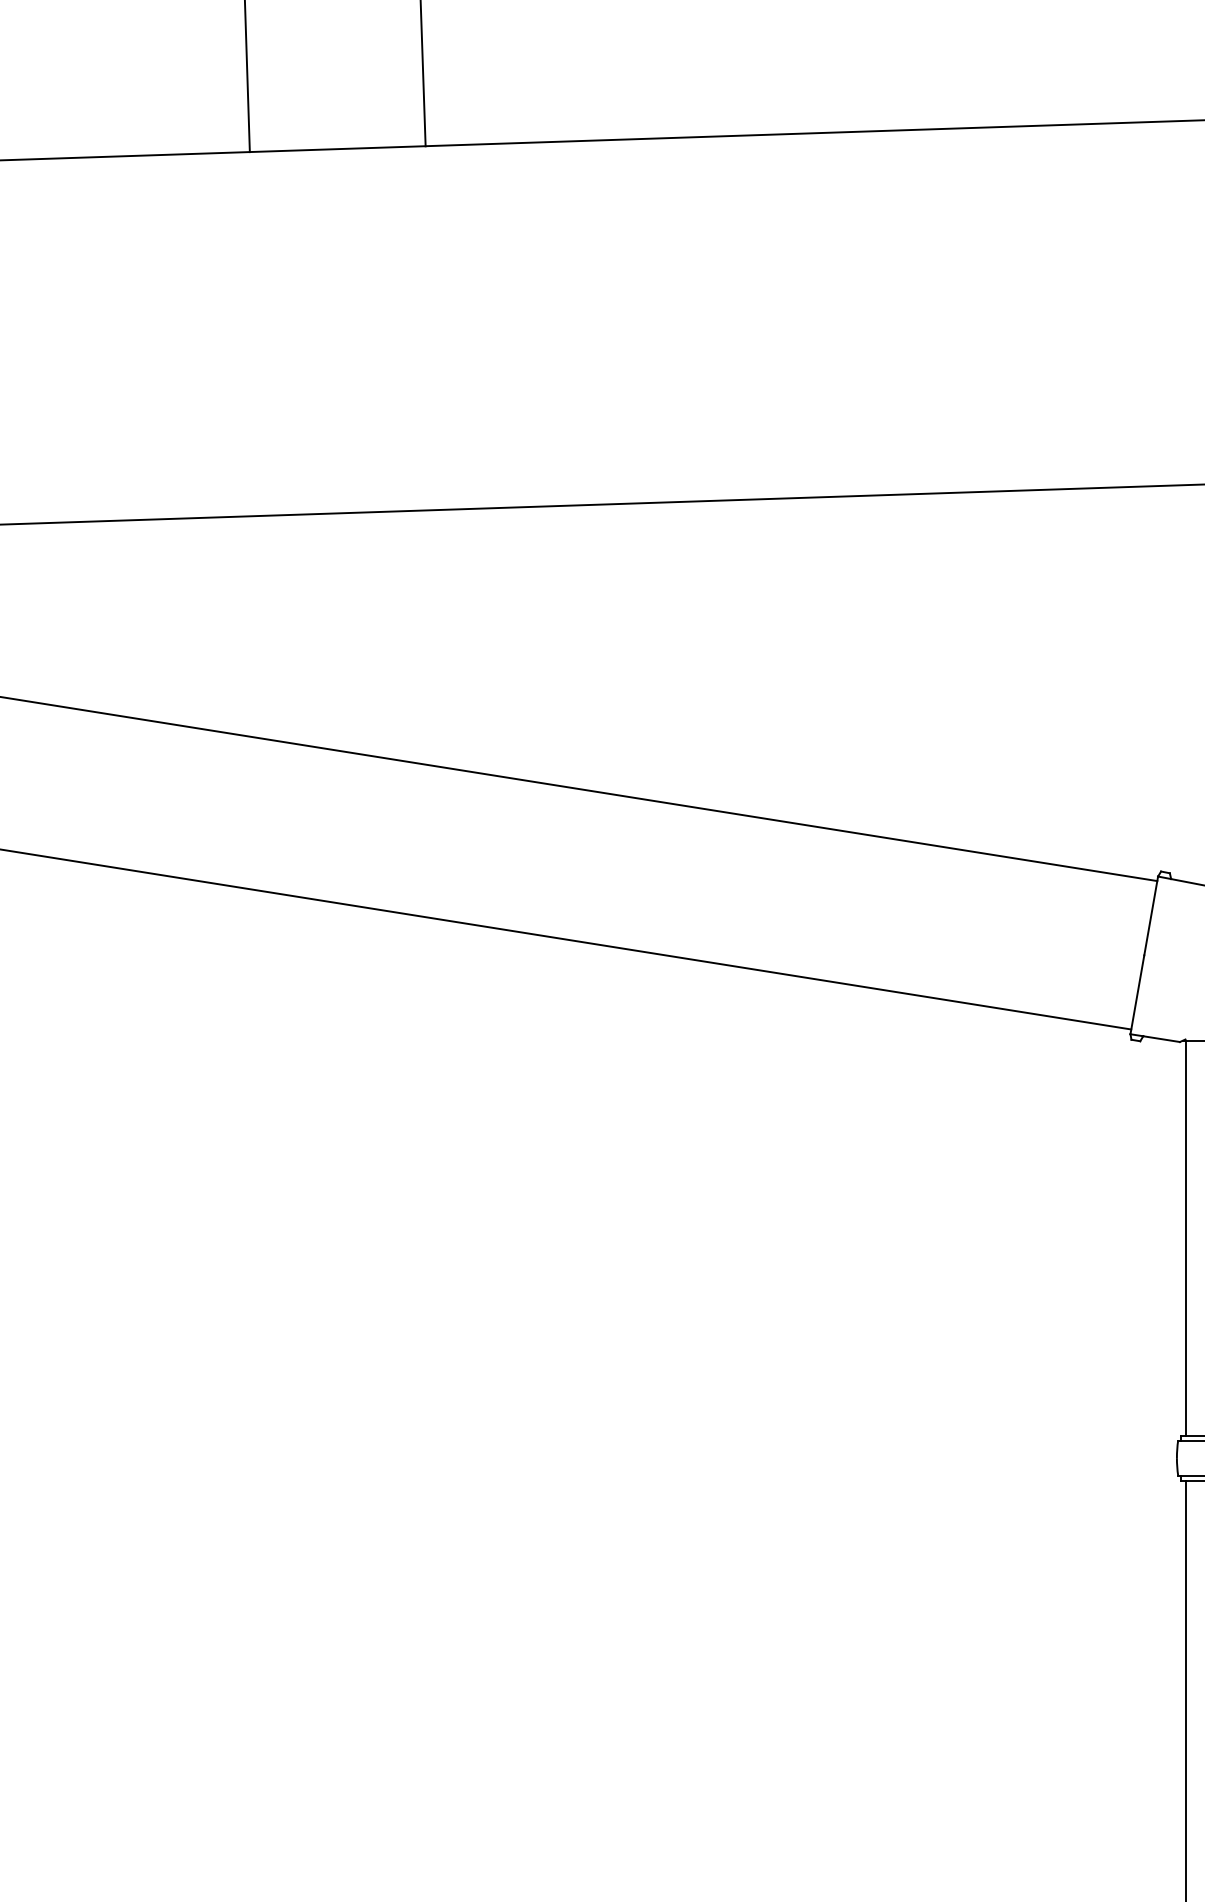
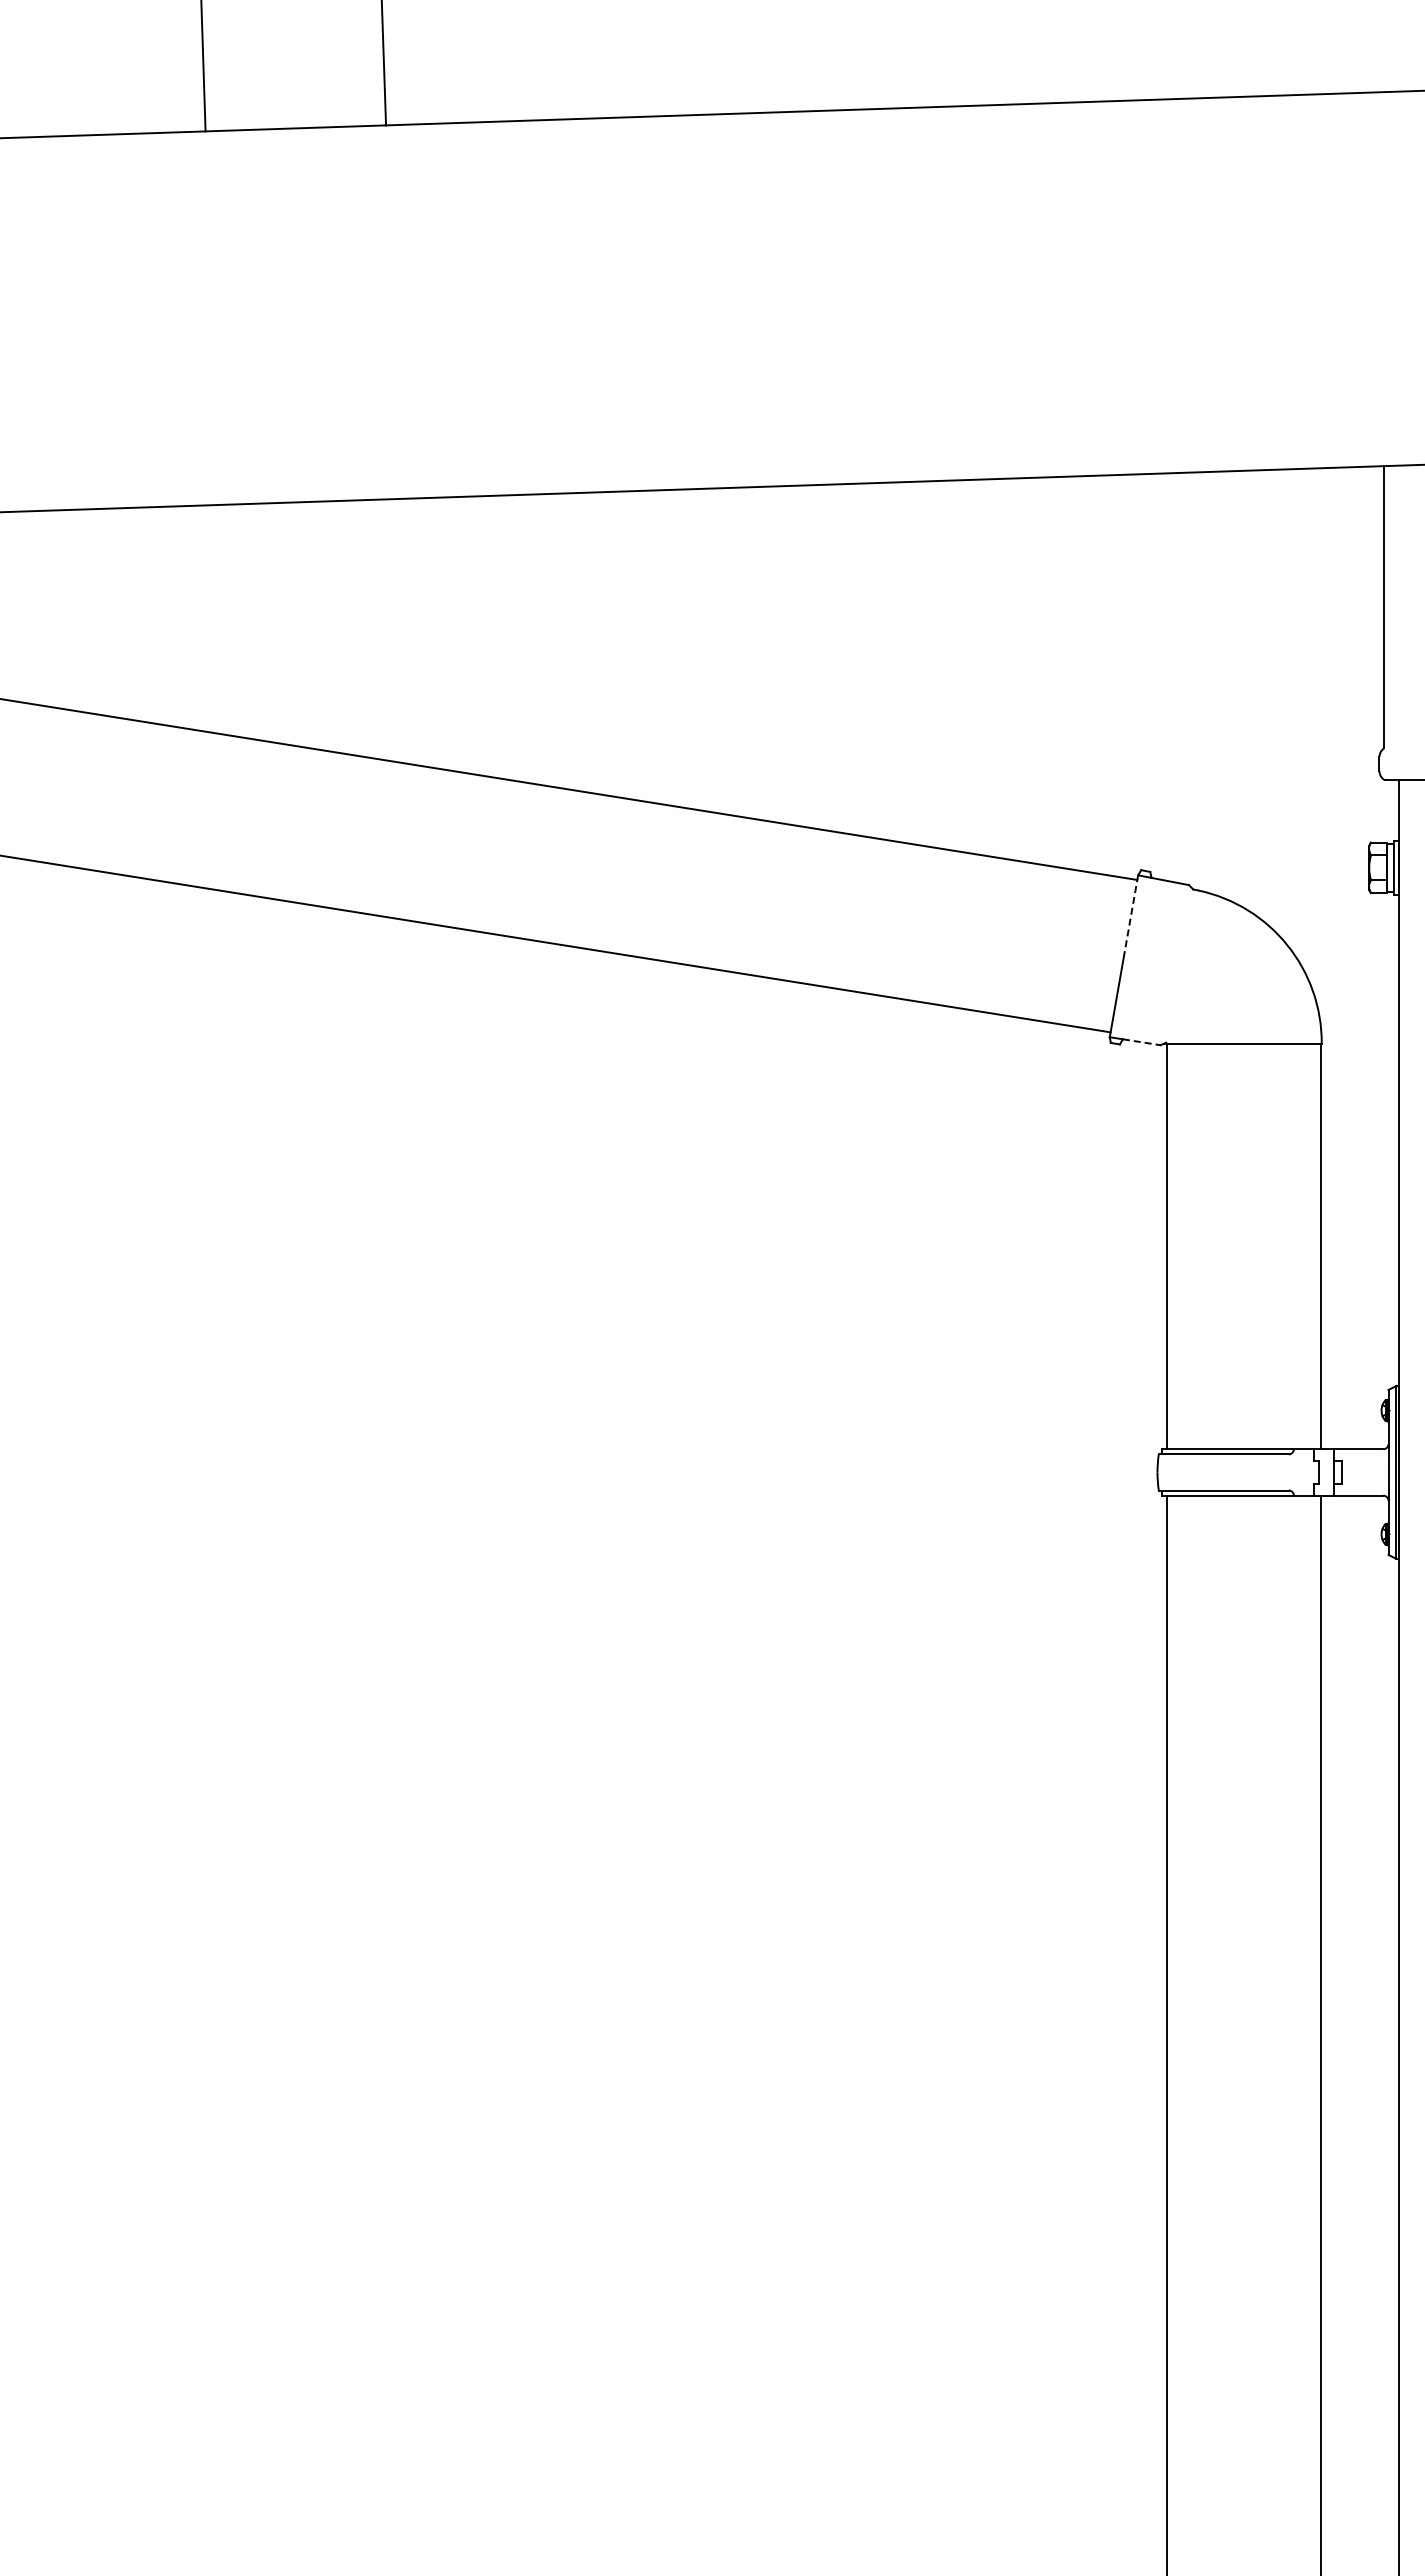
line: (1150, 916) -> (1130, 916), solid -> dashed
line: (1162, 1039) -> (1142, 1042), solid -> dashed

